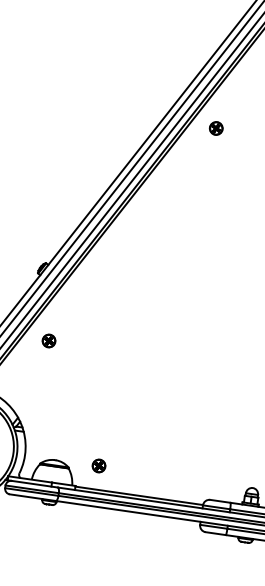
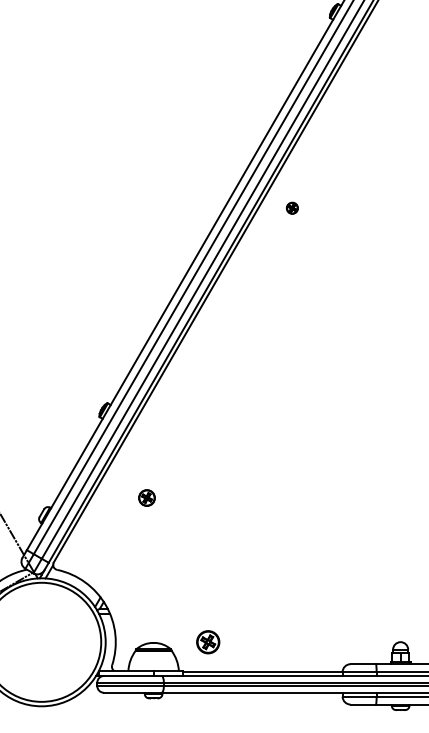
part: (216, 128) -> (292, 208), size x0.7
part: (48, 340) -> (146, 497), moved
part: (99, 466) -> (208, 642), size x1.4

